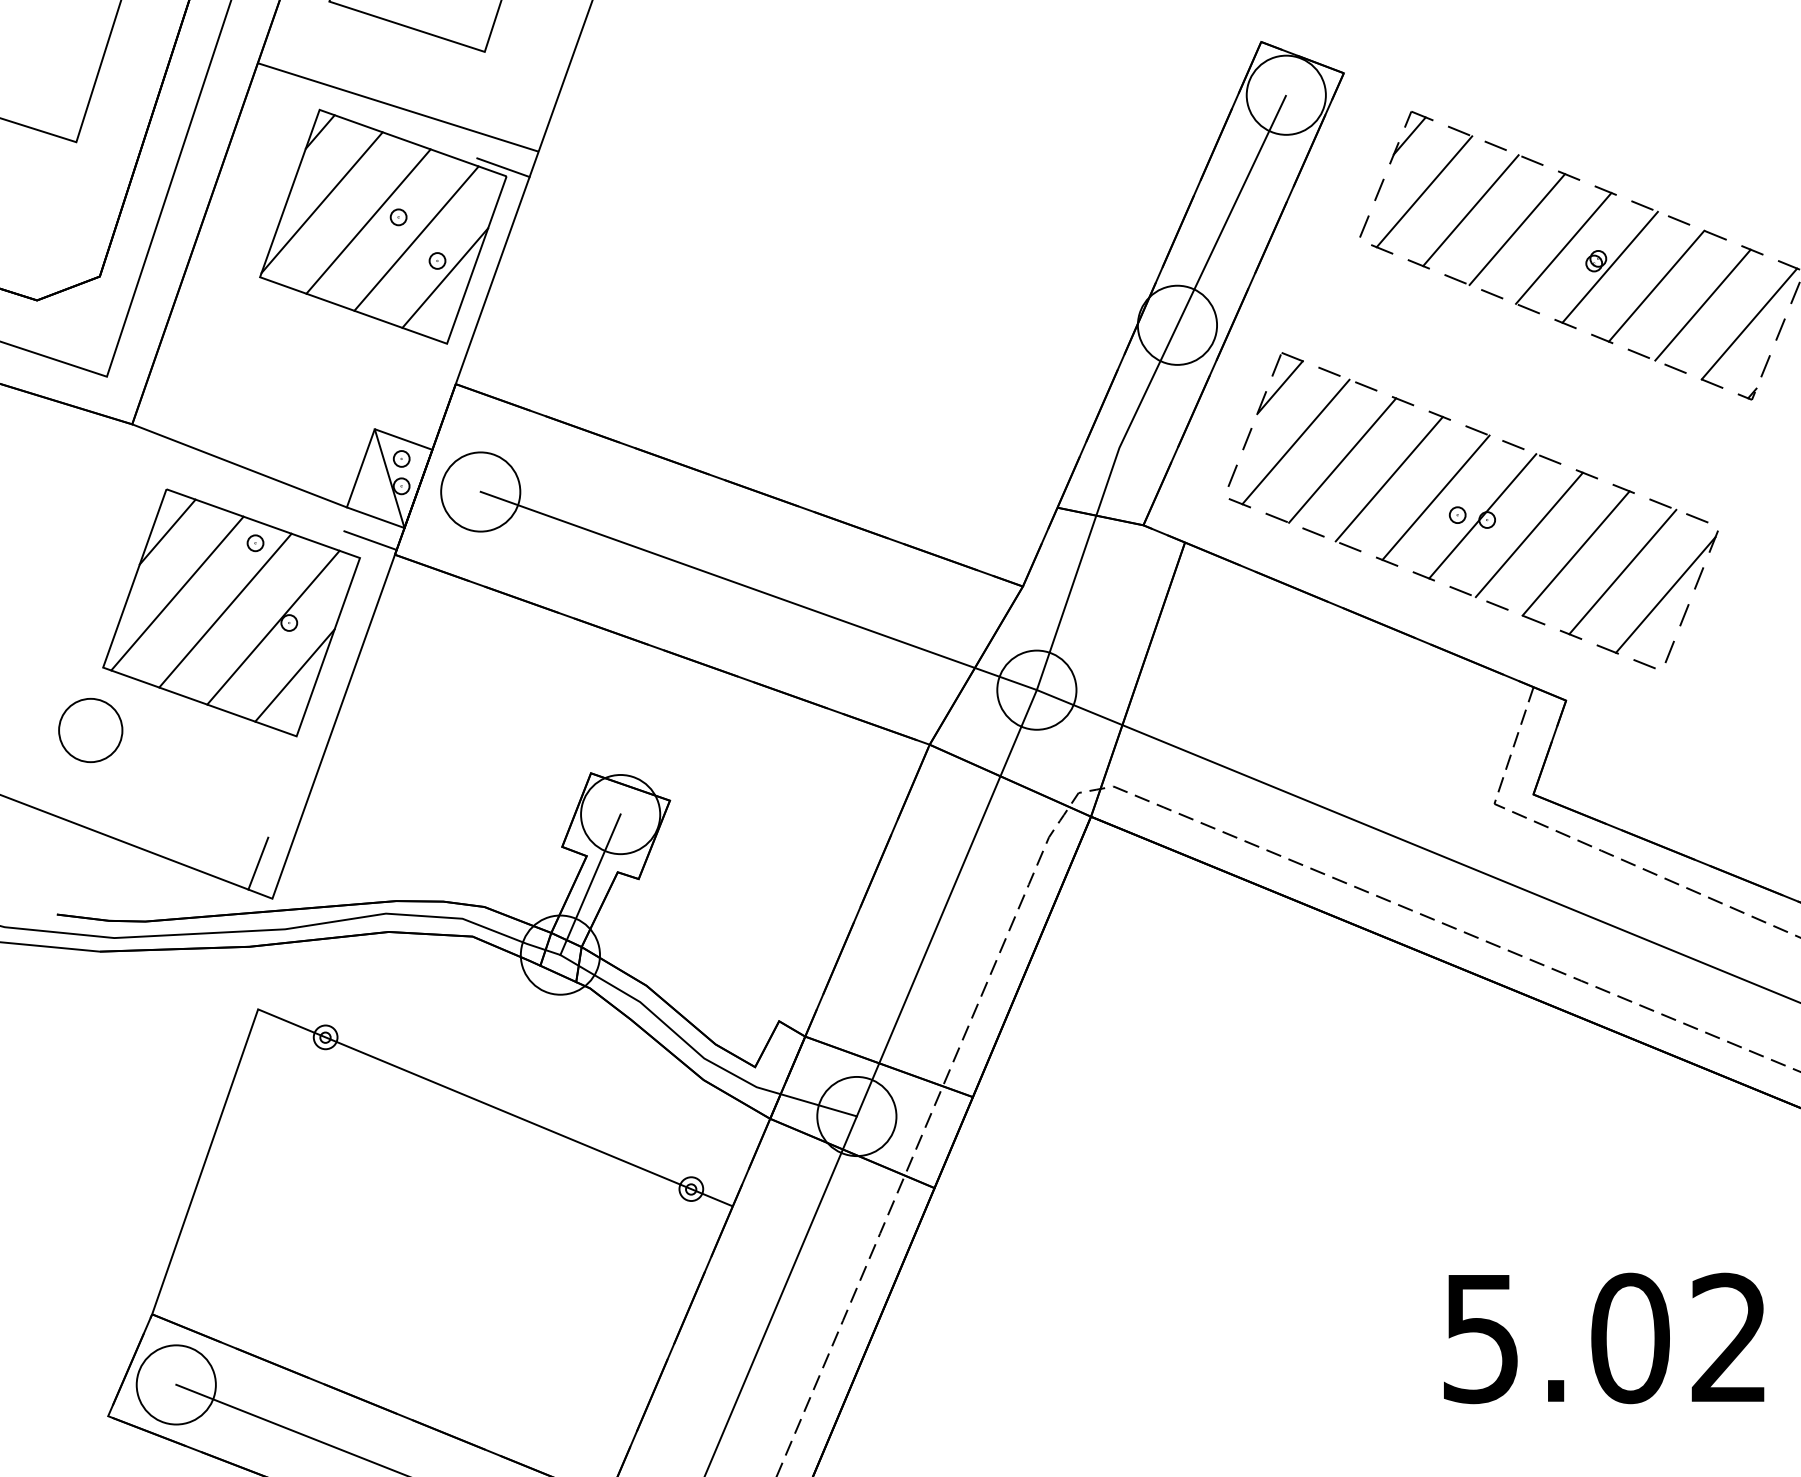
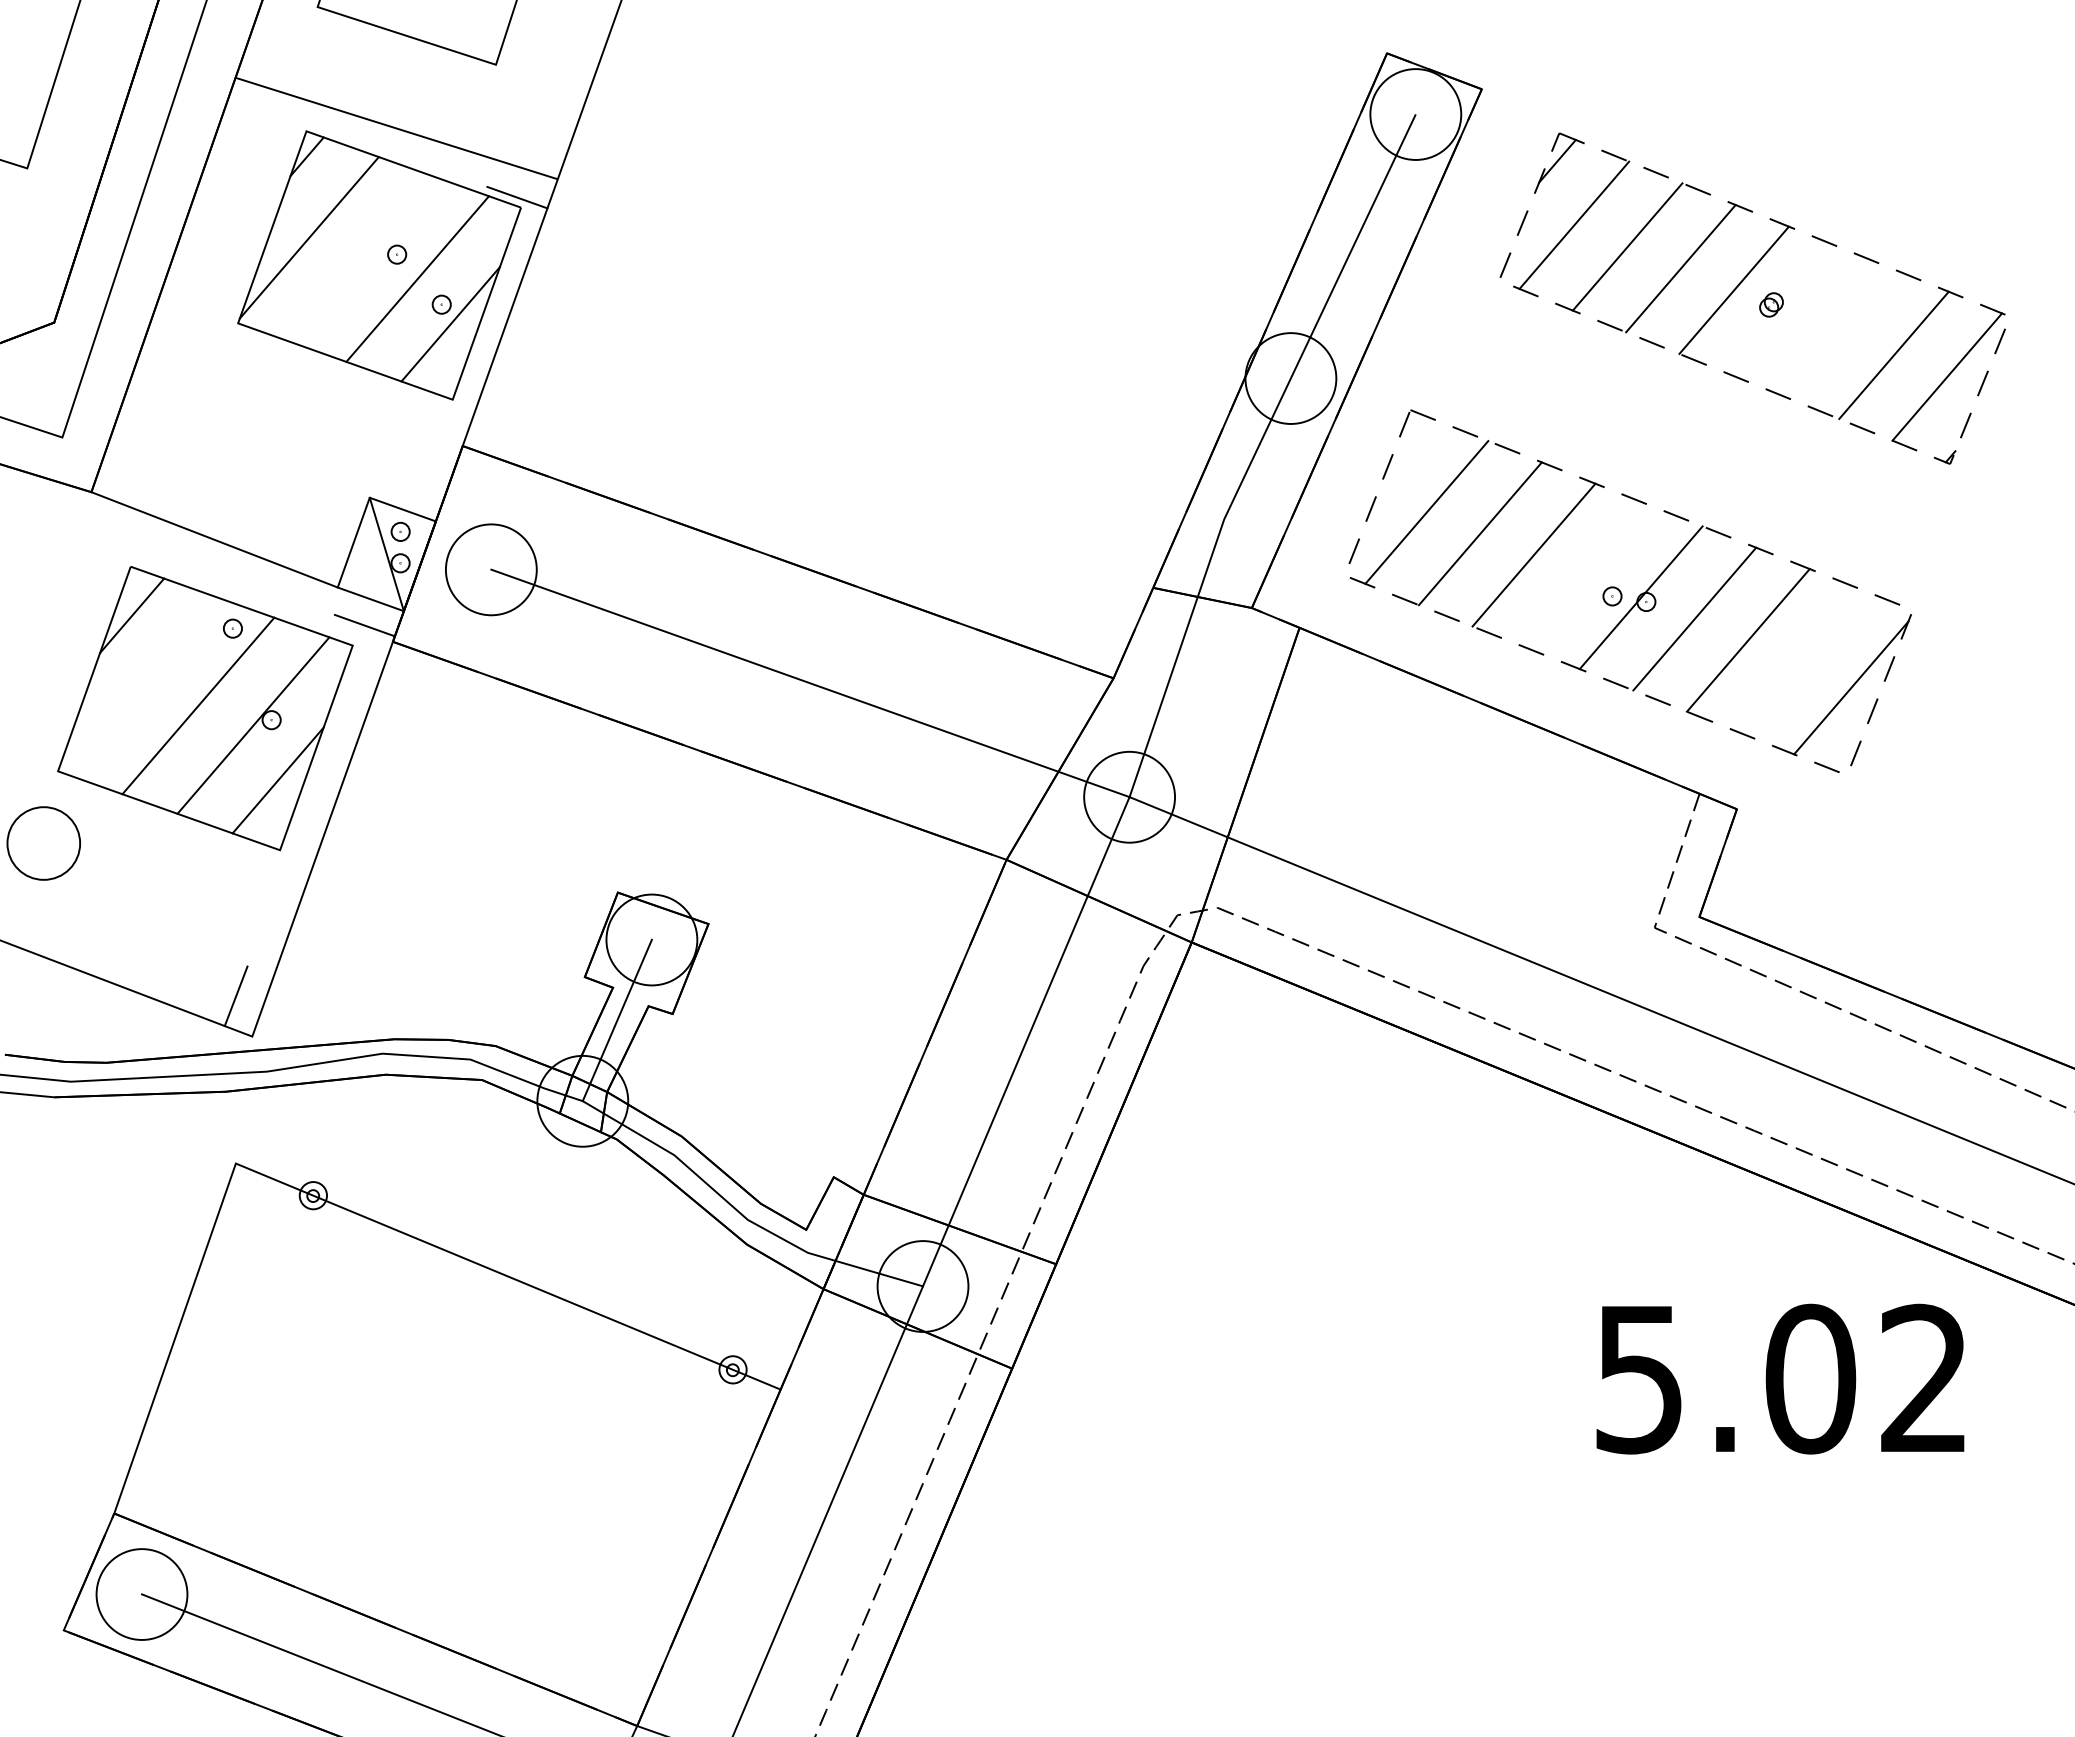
line: (368, 221) -> (362, 259), removed
line: (1610, 266) -> (1787, 311), removed
line: (1656, 286) -> (1840, 333), removed
line: (1279, 387) -> (1408, 449), removed
line: (1435, 497) -> (1587, 576), removed
line: (1622, 571) -> (1801, 661), removed
line: (177, 593) -> (143, 686), removed
text: (1604, 1337) -> (1780, 1378), moved

